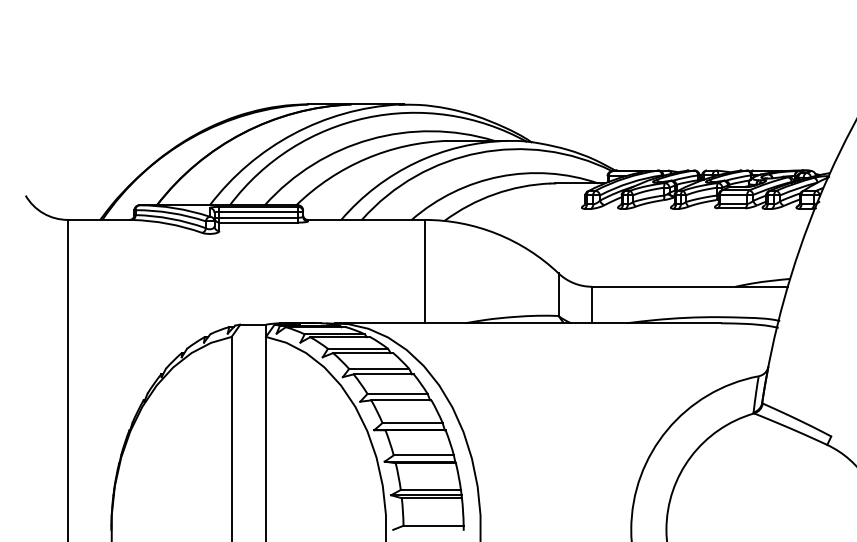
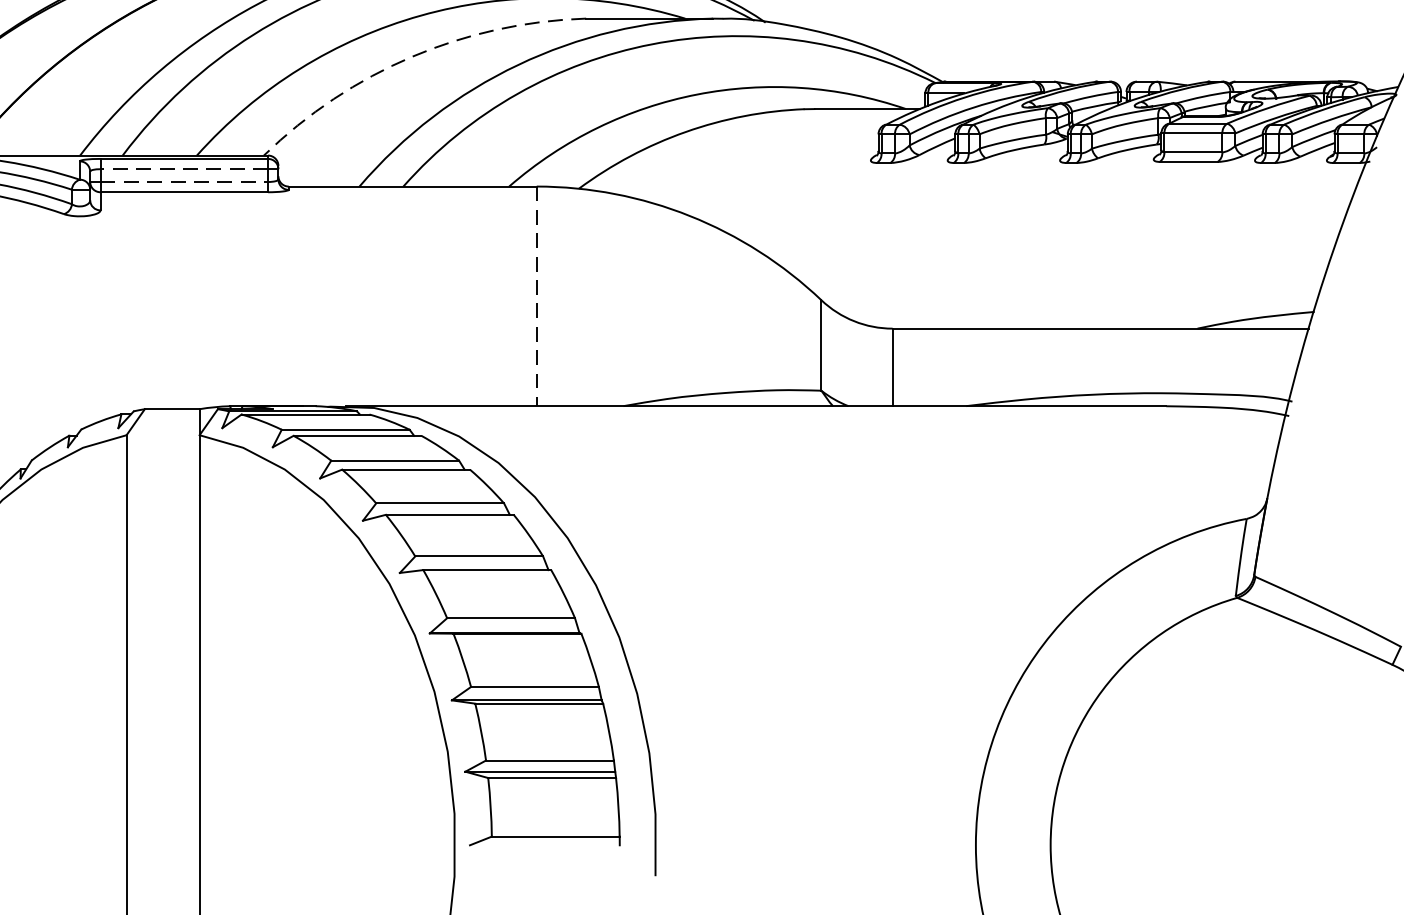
arc: (366, 158) -> (413, 56), solid -> dashed
line: (258, 211) -> (183, 168), solid -> dashed
line: (259, 217) -> (185, 181), solid -> dashed
line: (424, 271) -> (536, 296), solid -> dashed

